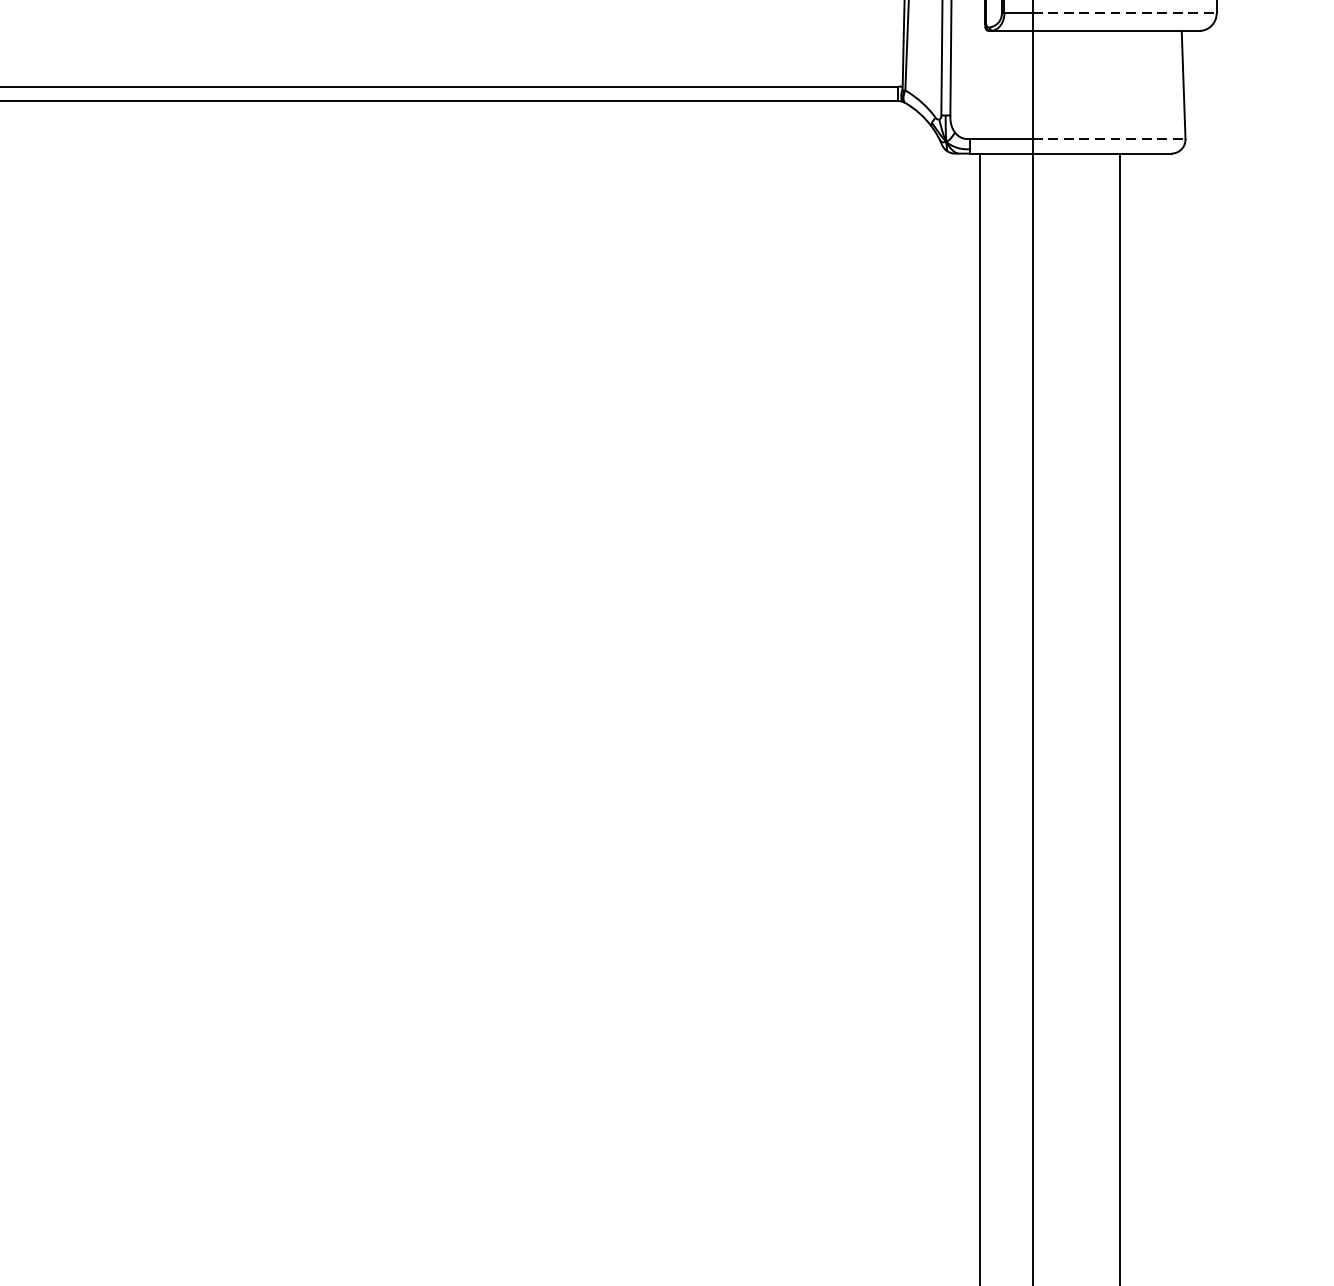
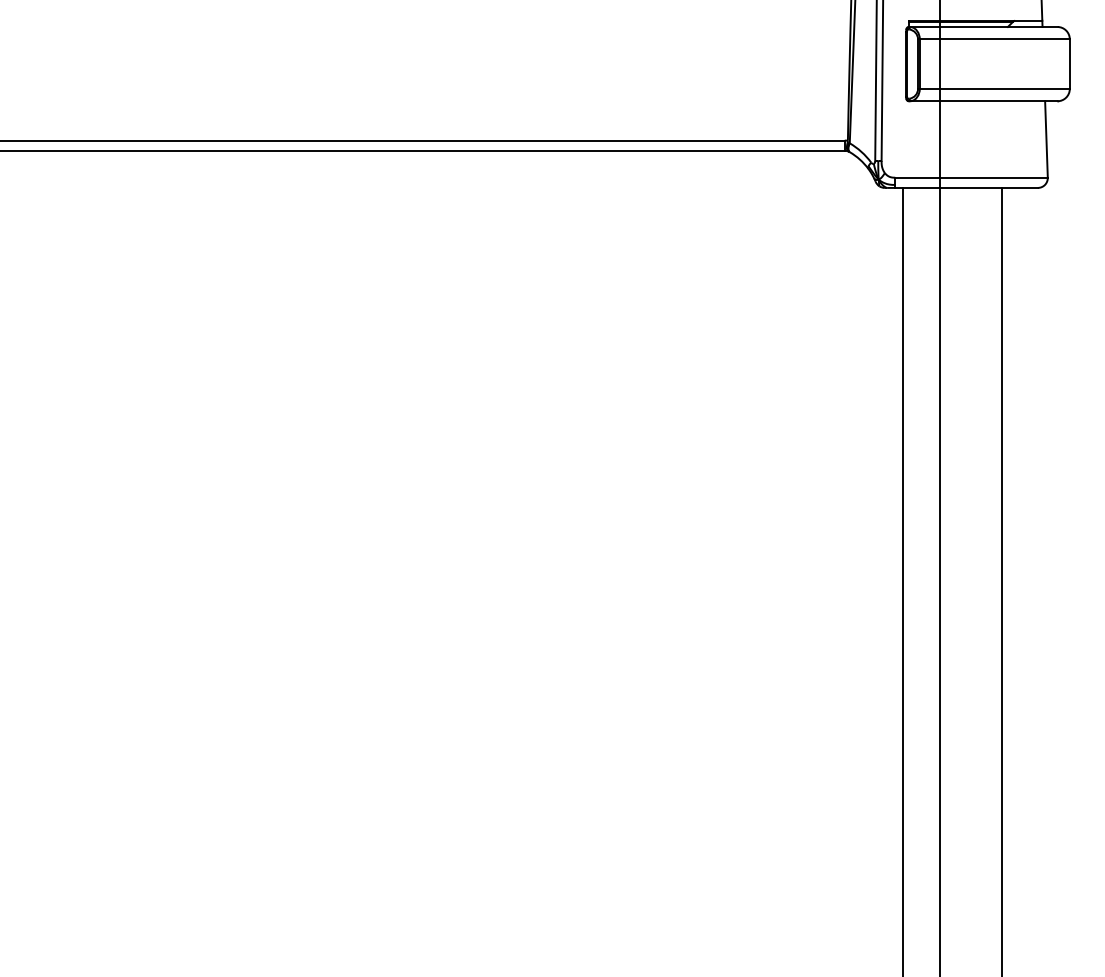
line: (1125, 12) -> (1005, 88), dashed -> solid
line: (1108, 138) -> (993, 177), dashed -> solid

